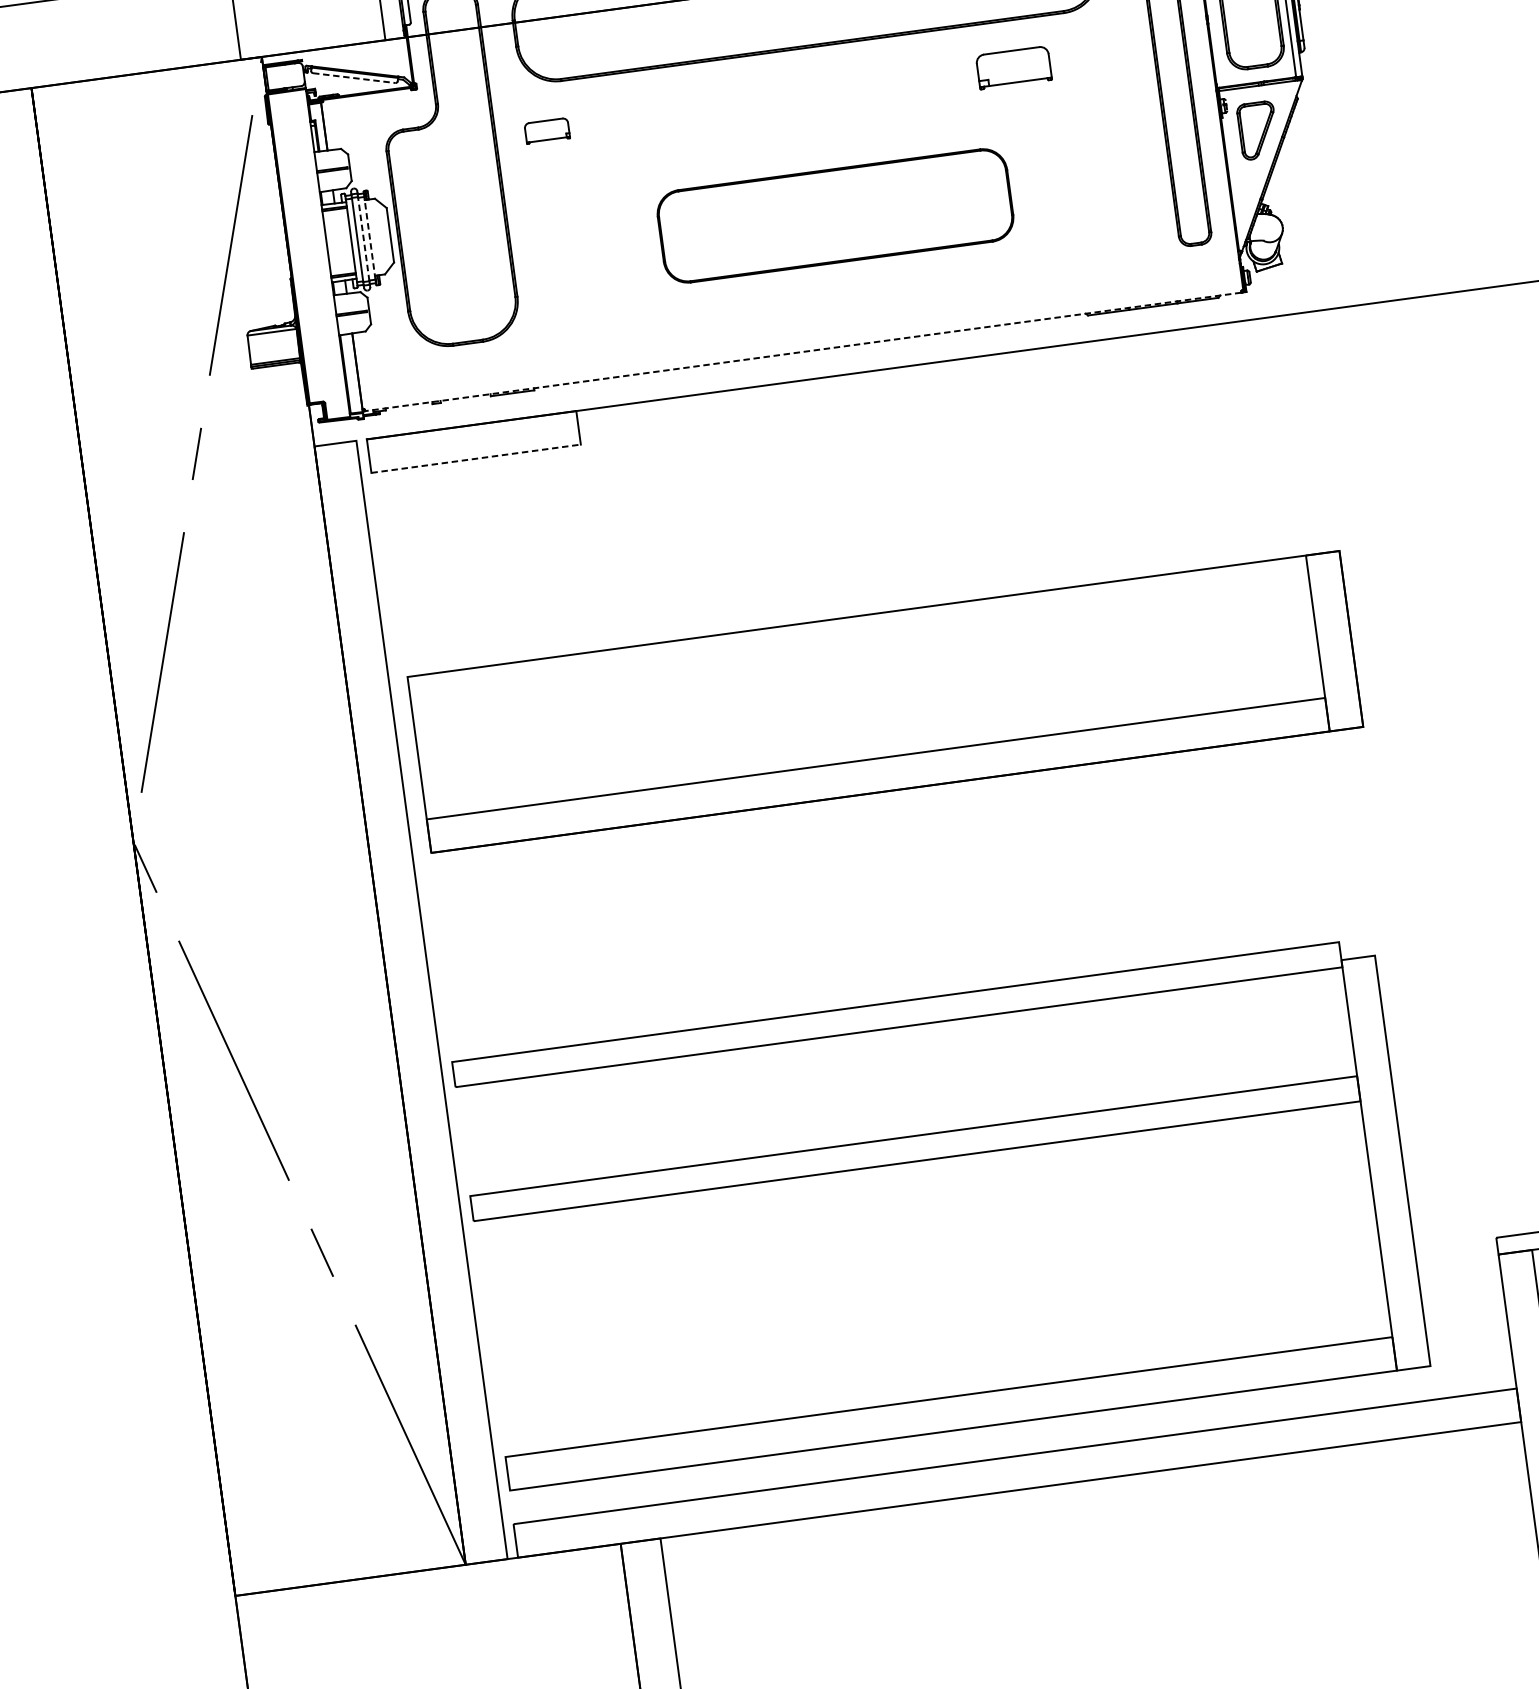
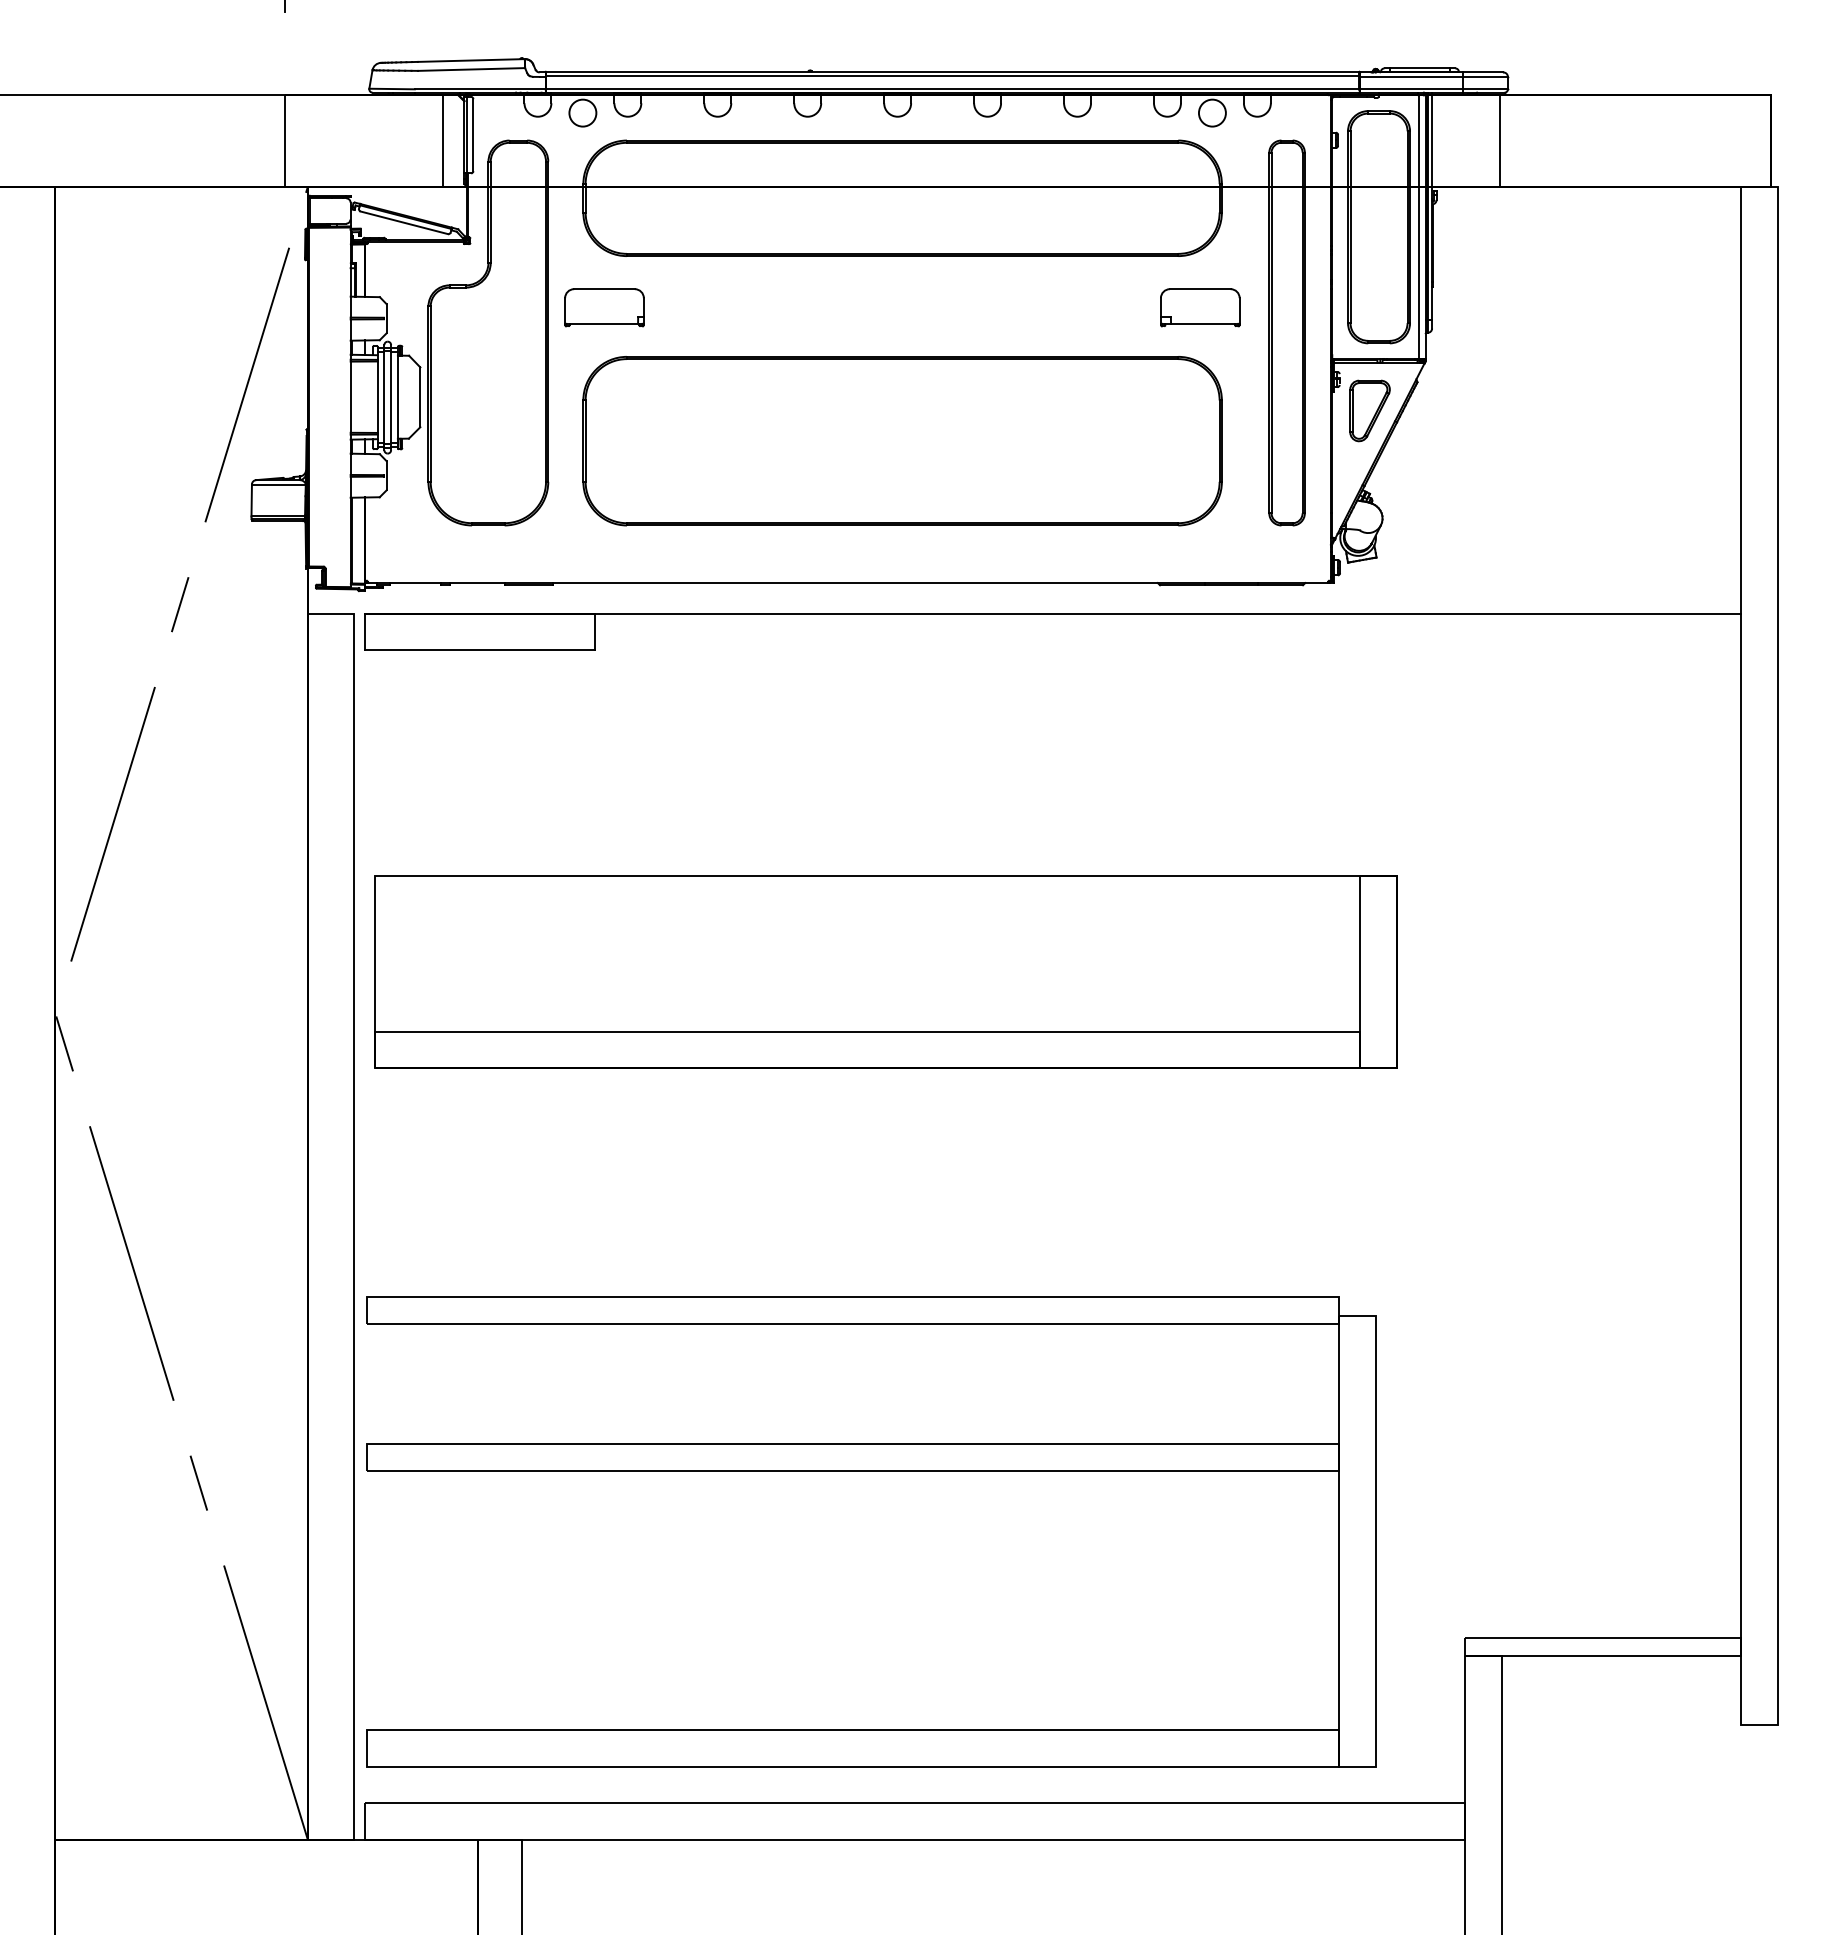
part: (1014, 67) -> (1200, 307), moved
line: (354, 77) -> (404, 222), dashed -> solid
part: (547, 130) -> (604, 307), size x1.67
part: (835, 216) -> (902, 441), size x1.67
line: (369, 238) -> (397, 397), dashed -> solid
line: (364, 239) -> (391, 397), dashed -> solid
line: (802, 352) -> (847, 583), dashed -> solid
line: (476, 458) -> (480, 650), dashed -> solid

